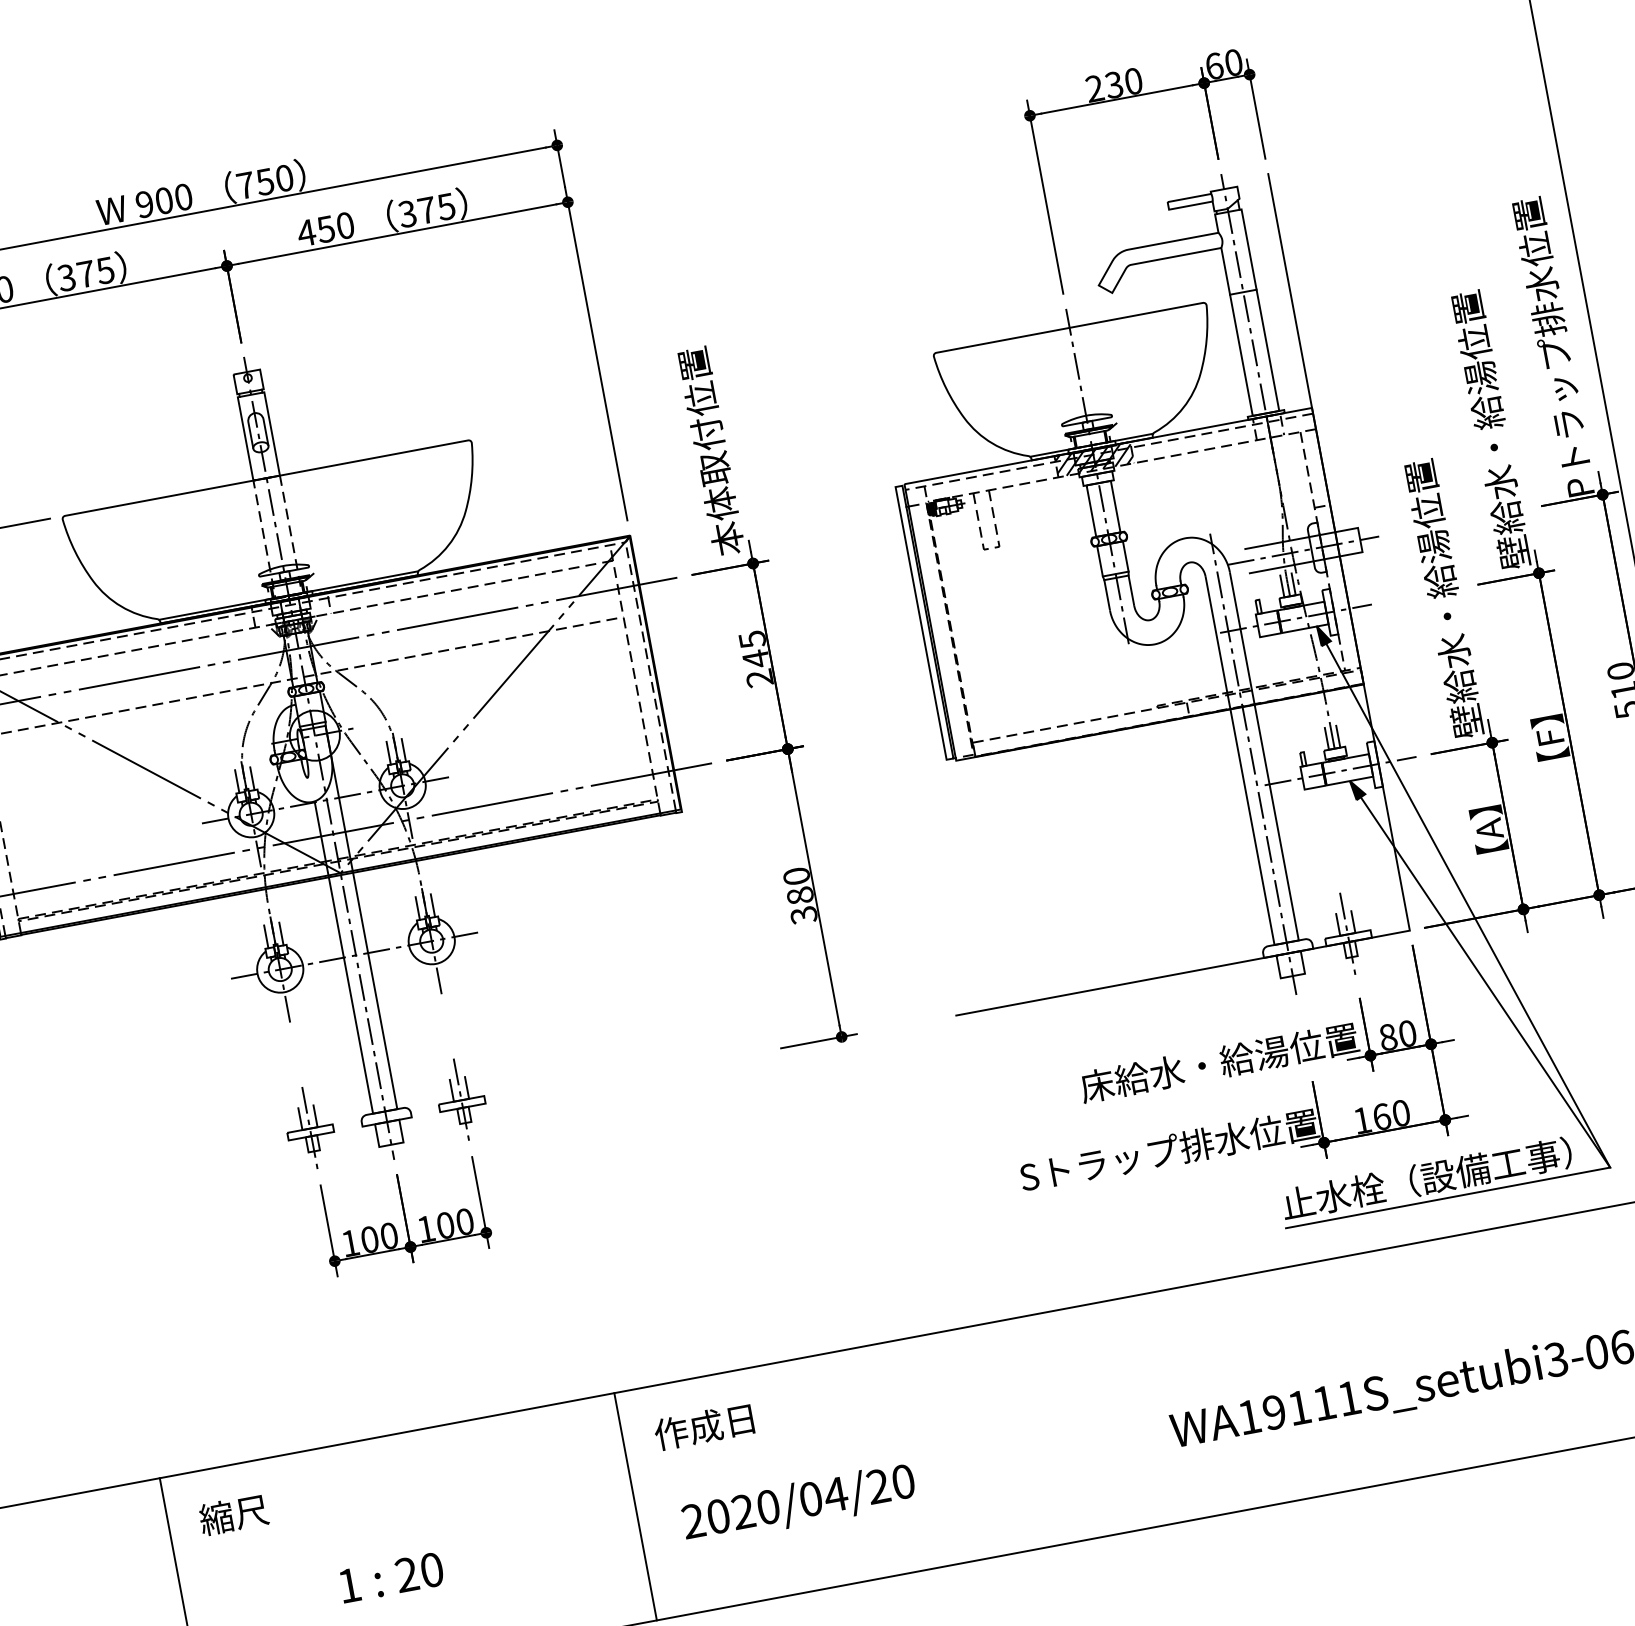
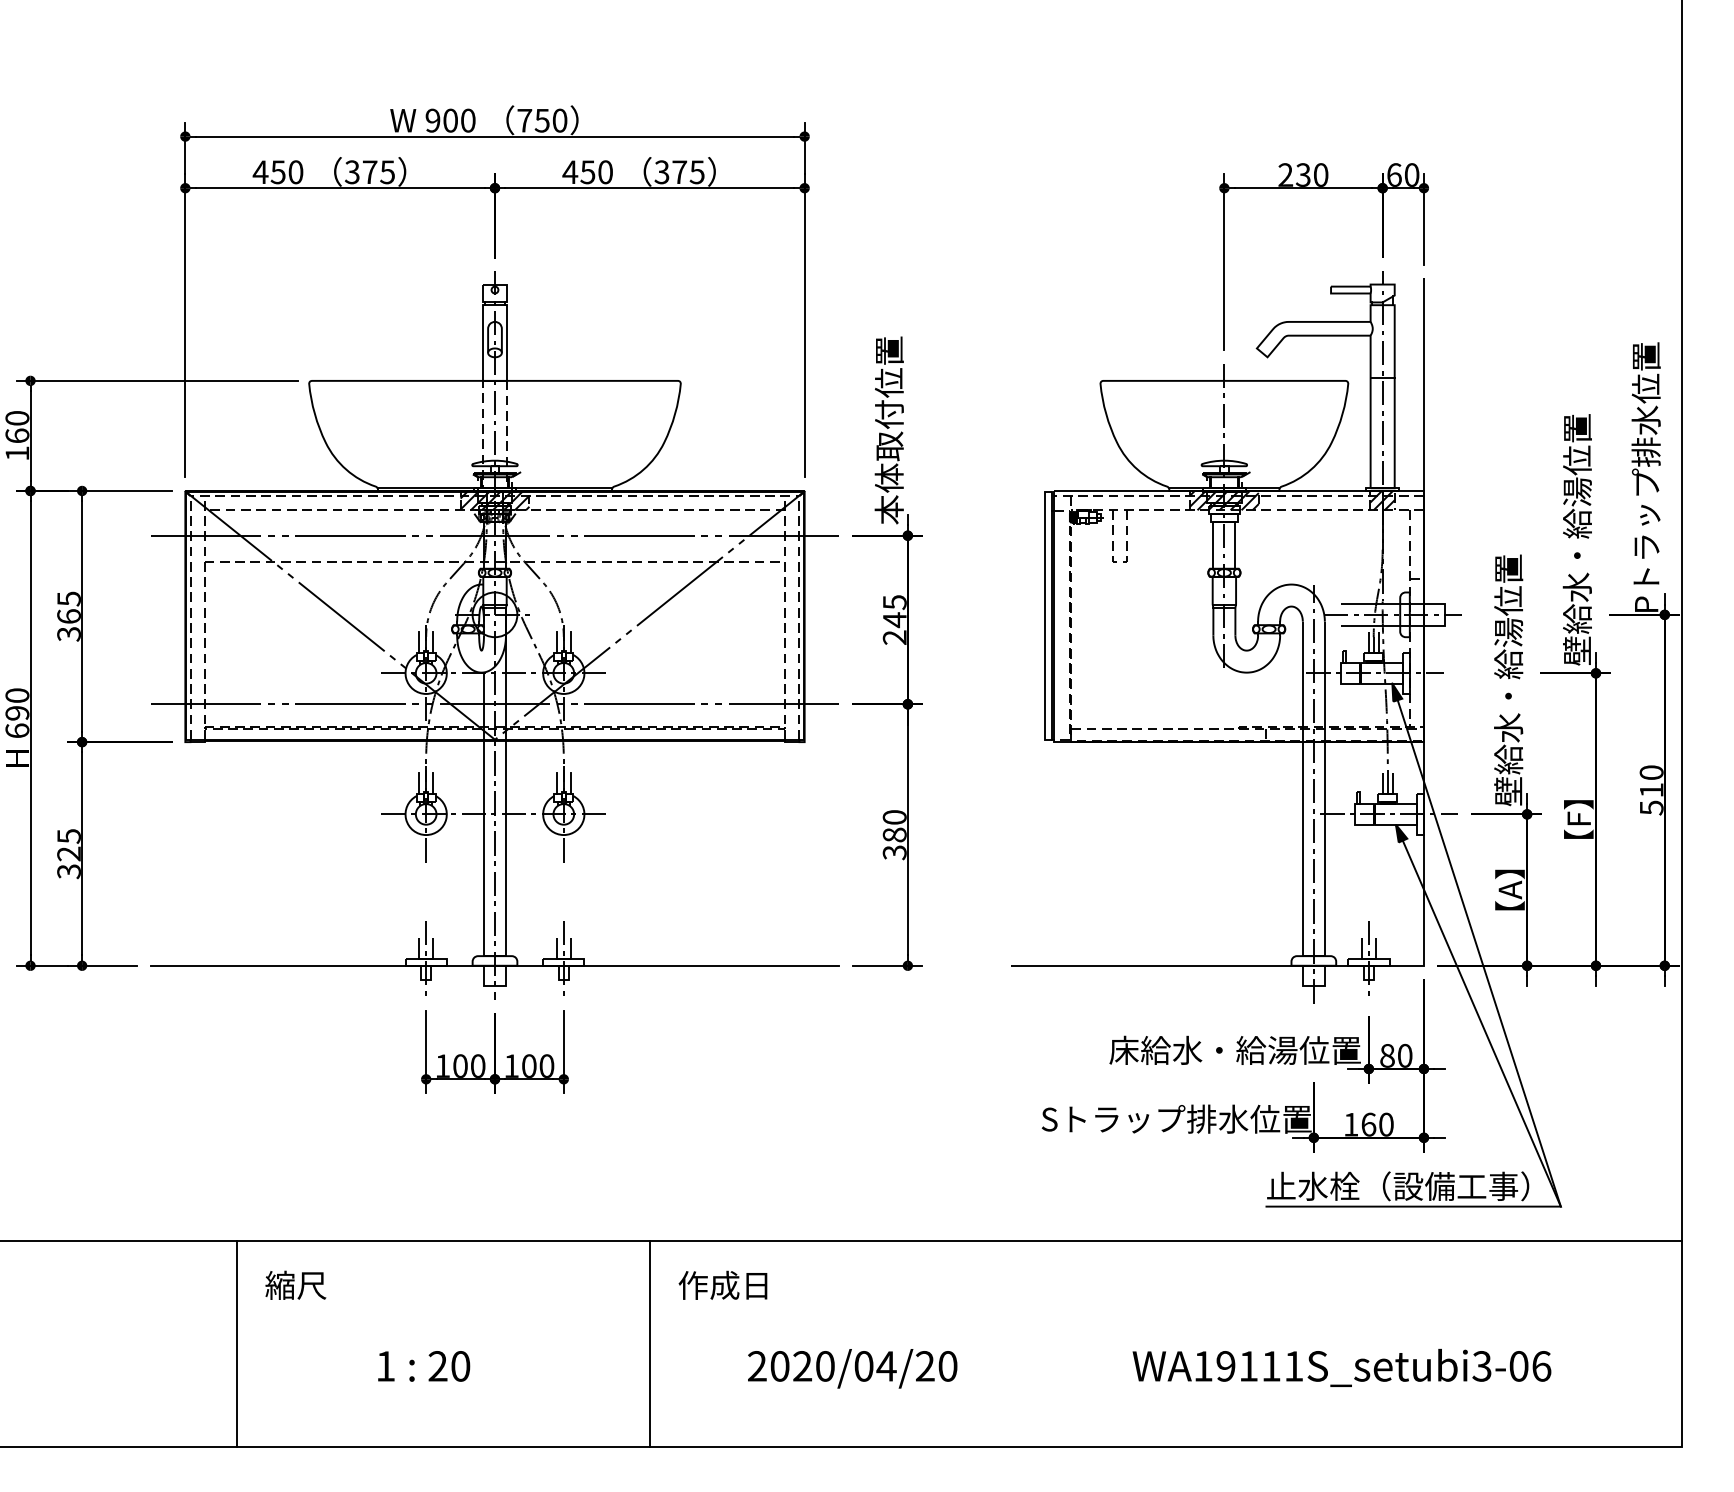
hatch: (1268, 426) -> (1382, 500), added
hatch: (290, 609) -> (494, 500), added
line: (386, 1121) -> (494, 965), added
text: (798, 1503) -> (852, 1368), moved

